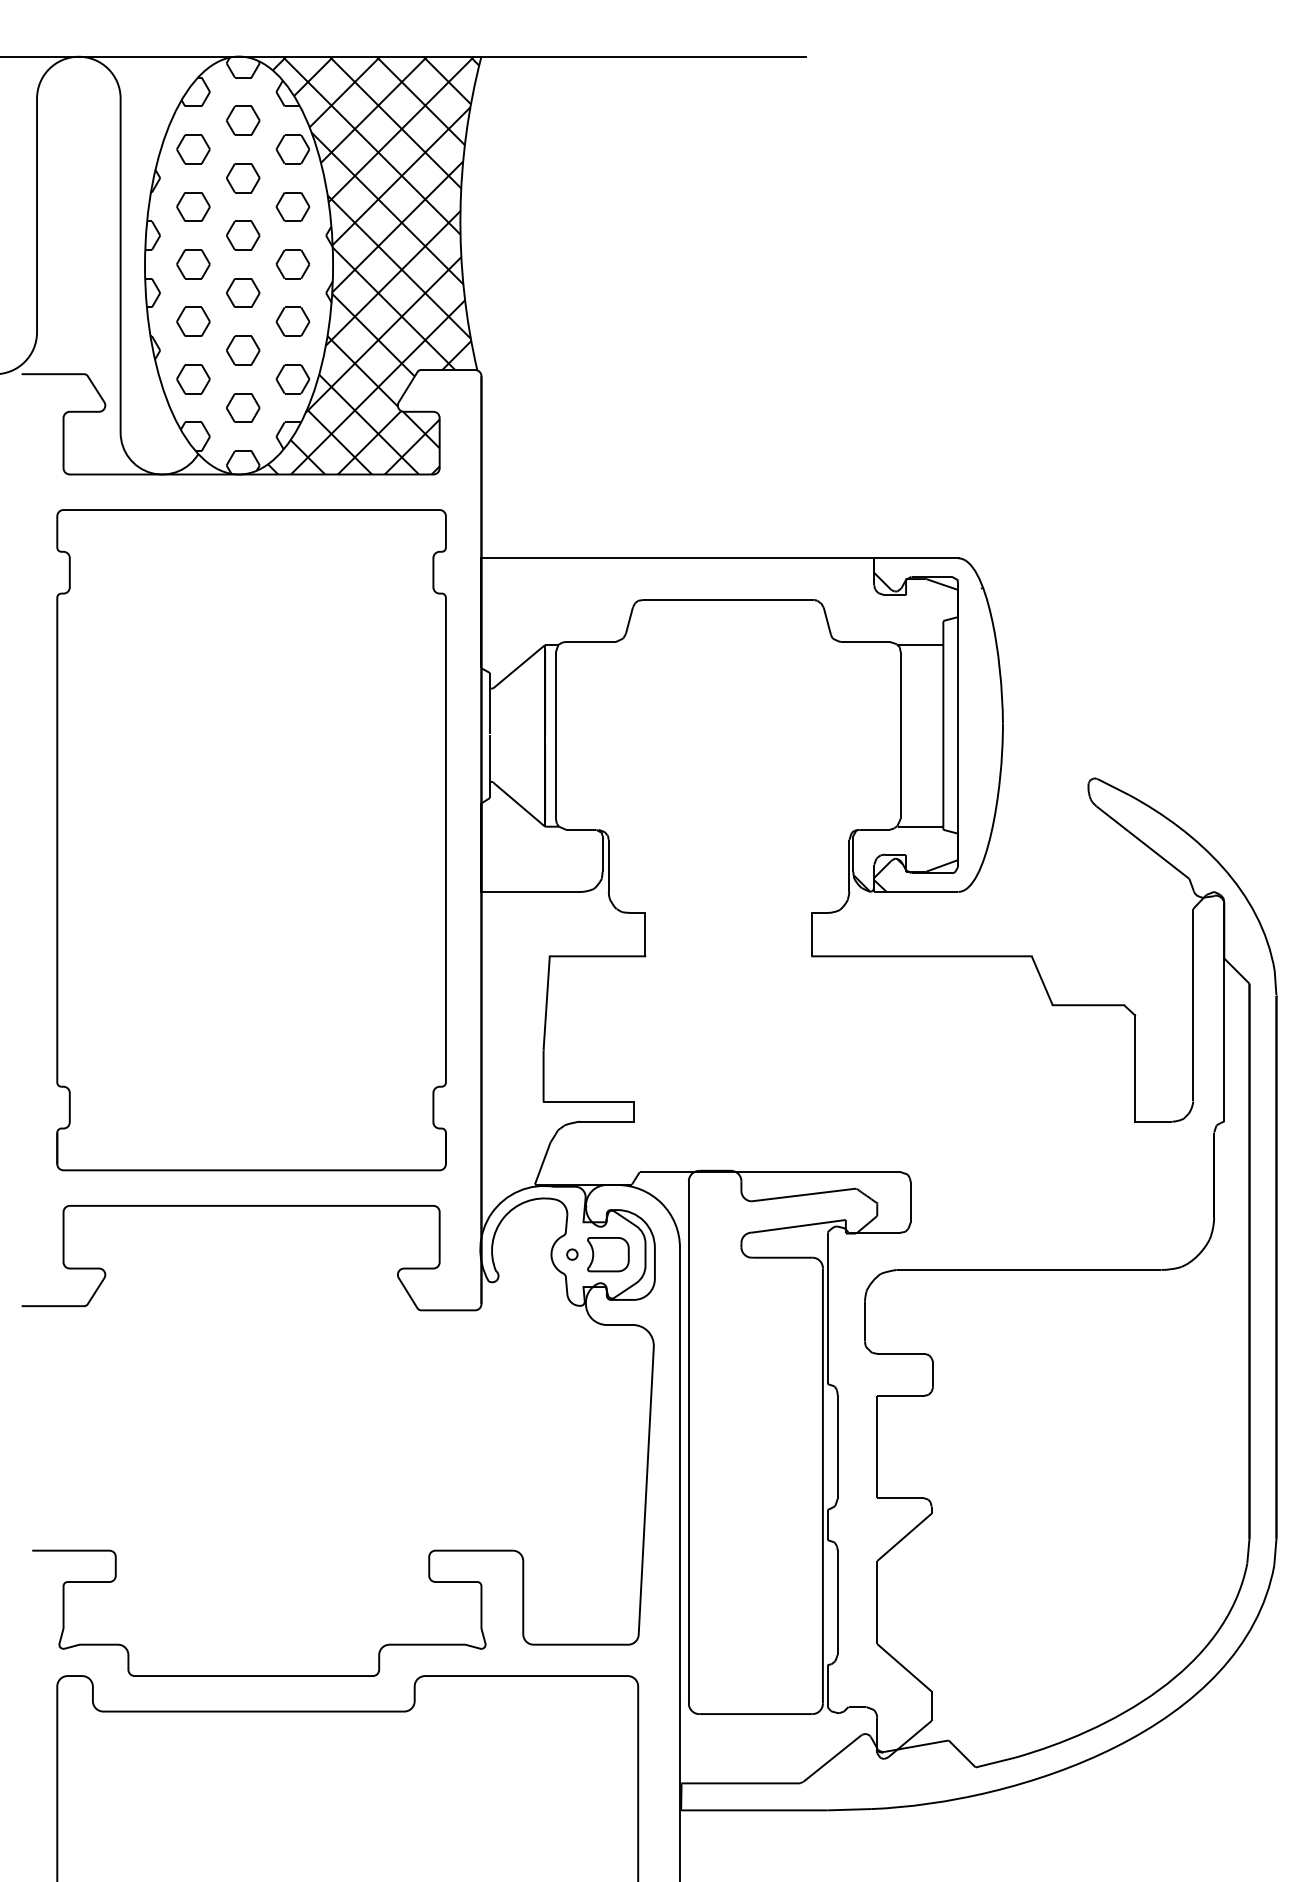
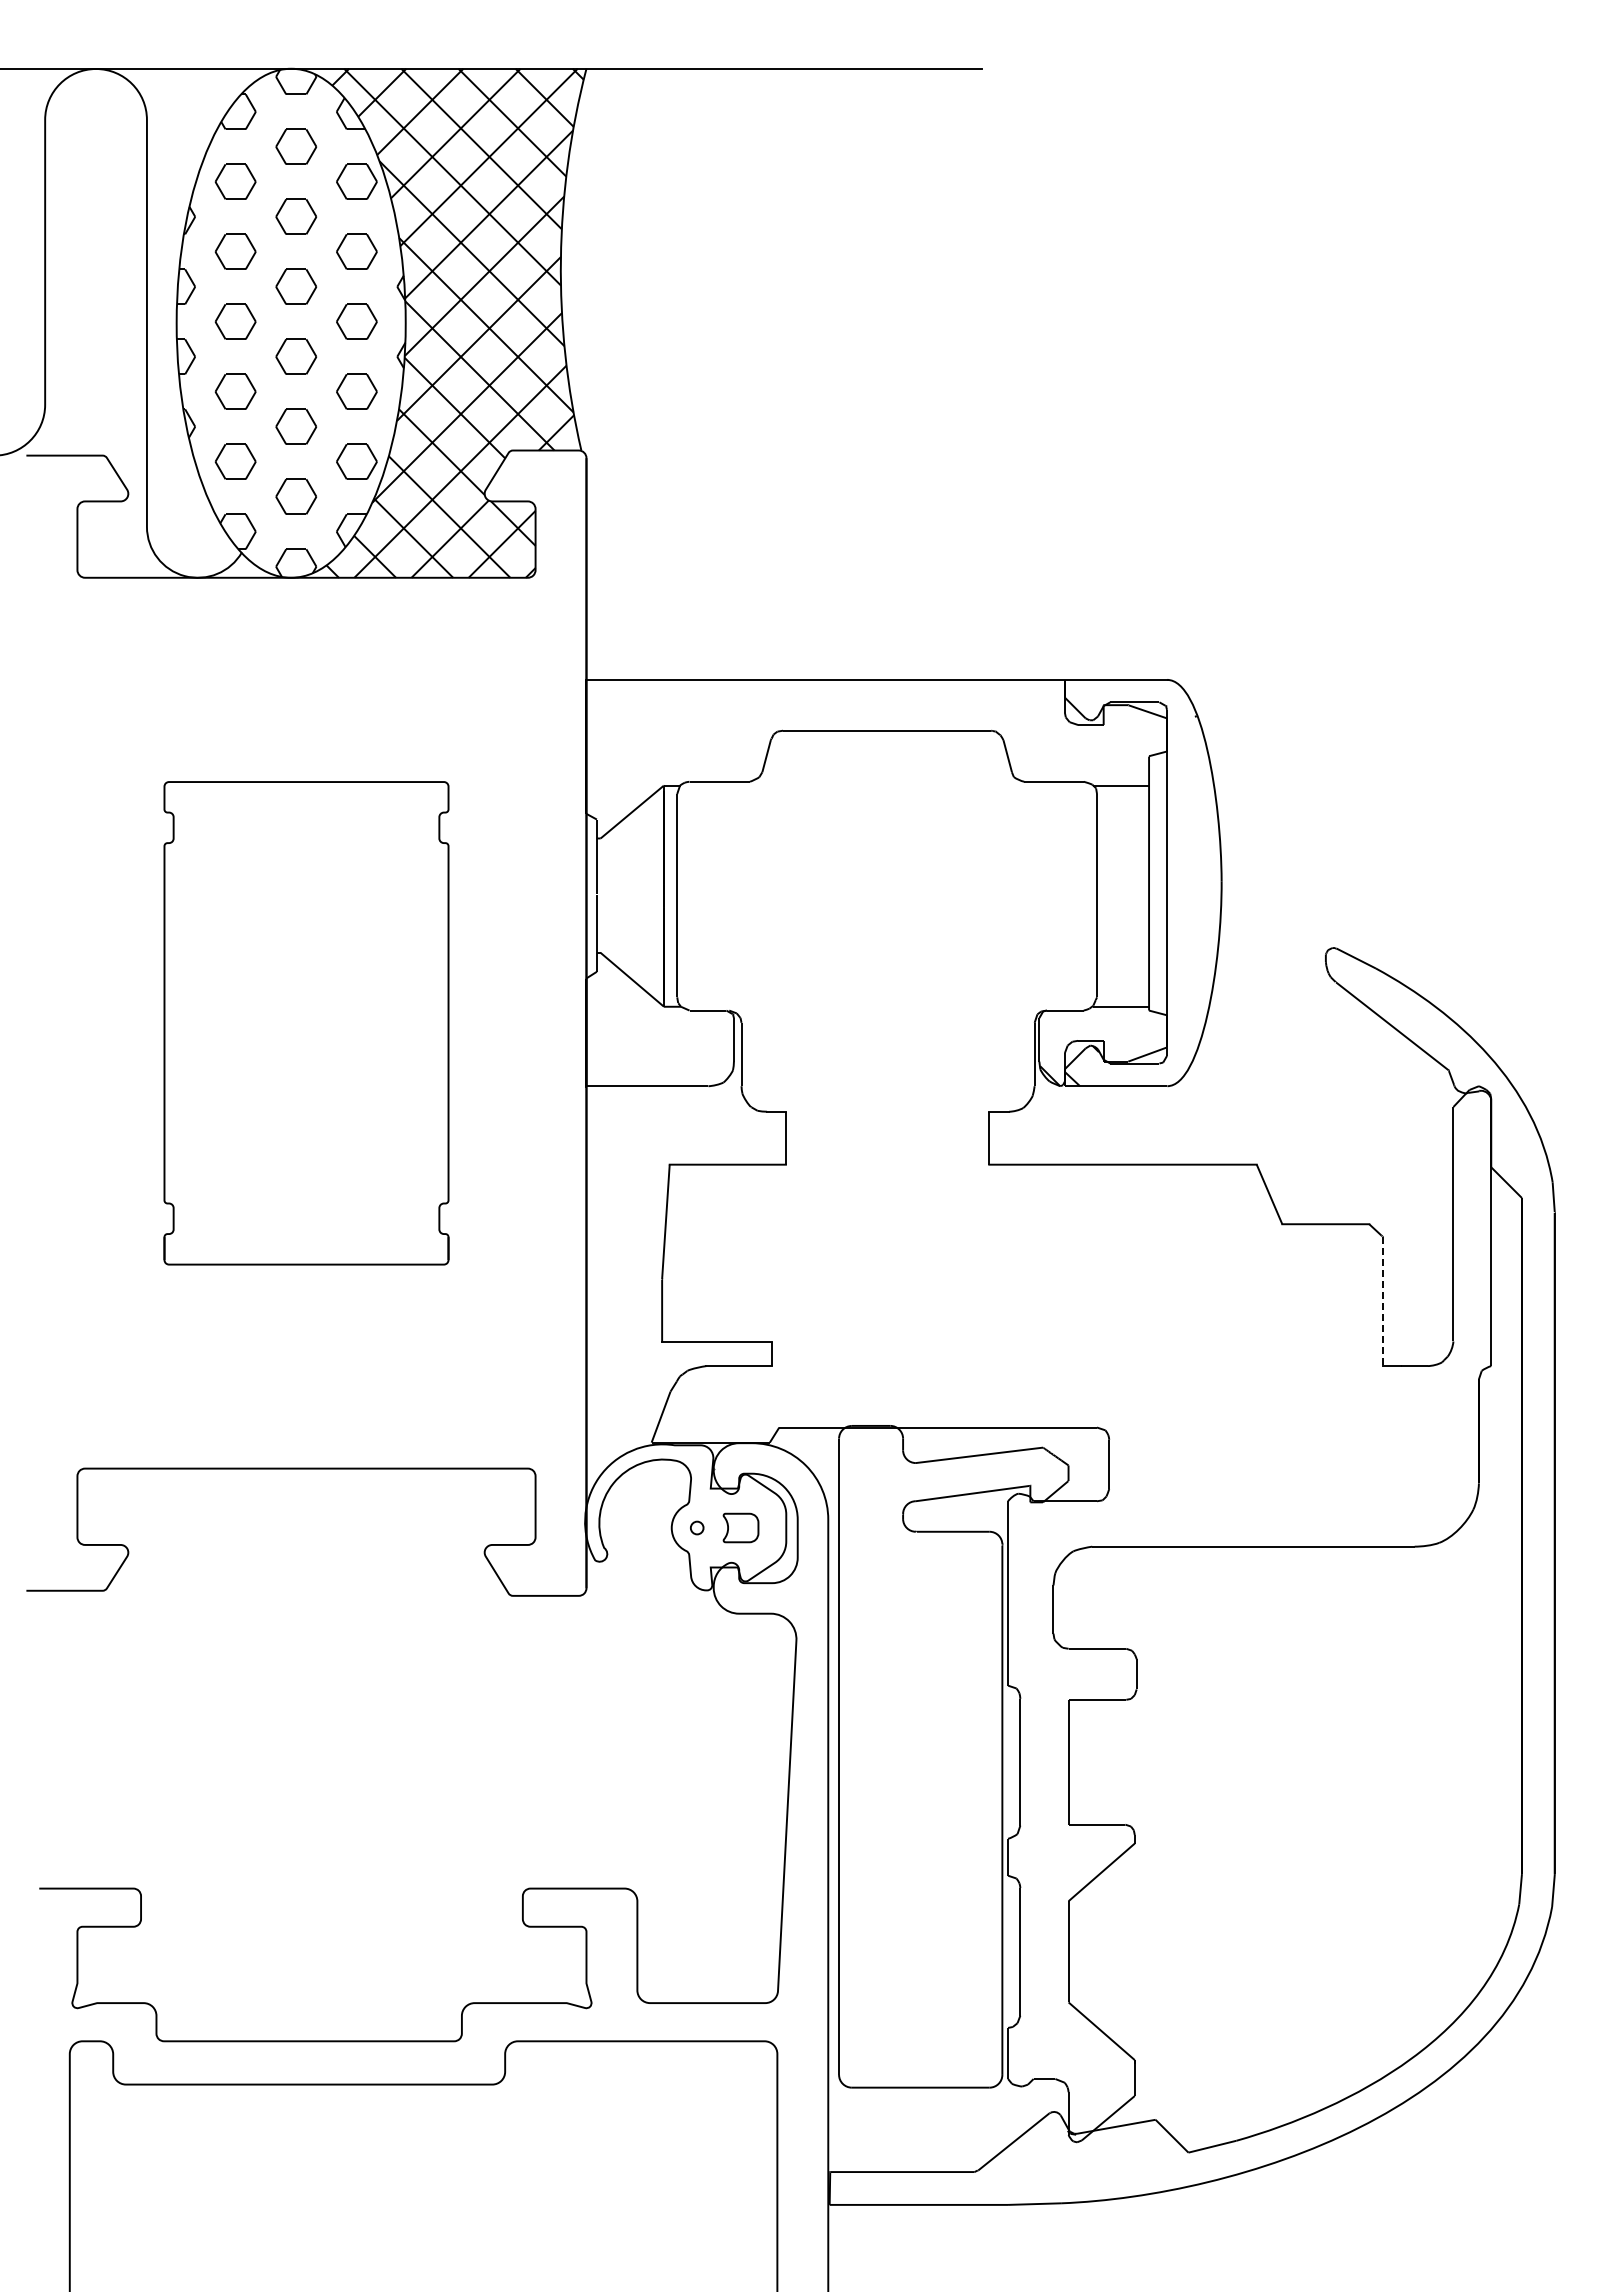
part: (251, 840) -> (306, 1023), size x0.6
line: (1135, 1068) -> (1382, 1301), solid -> dashed
part: (607, 1254) -> (740, 1527), size x0.7

